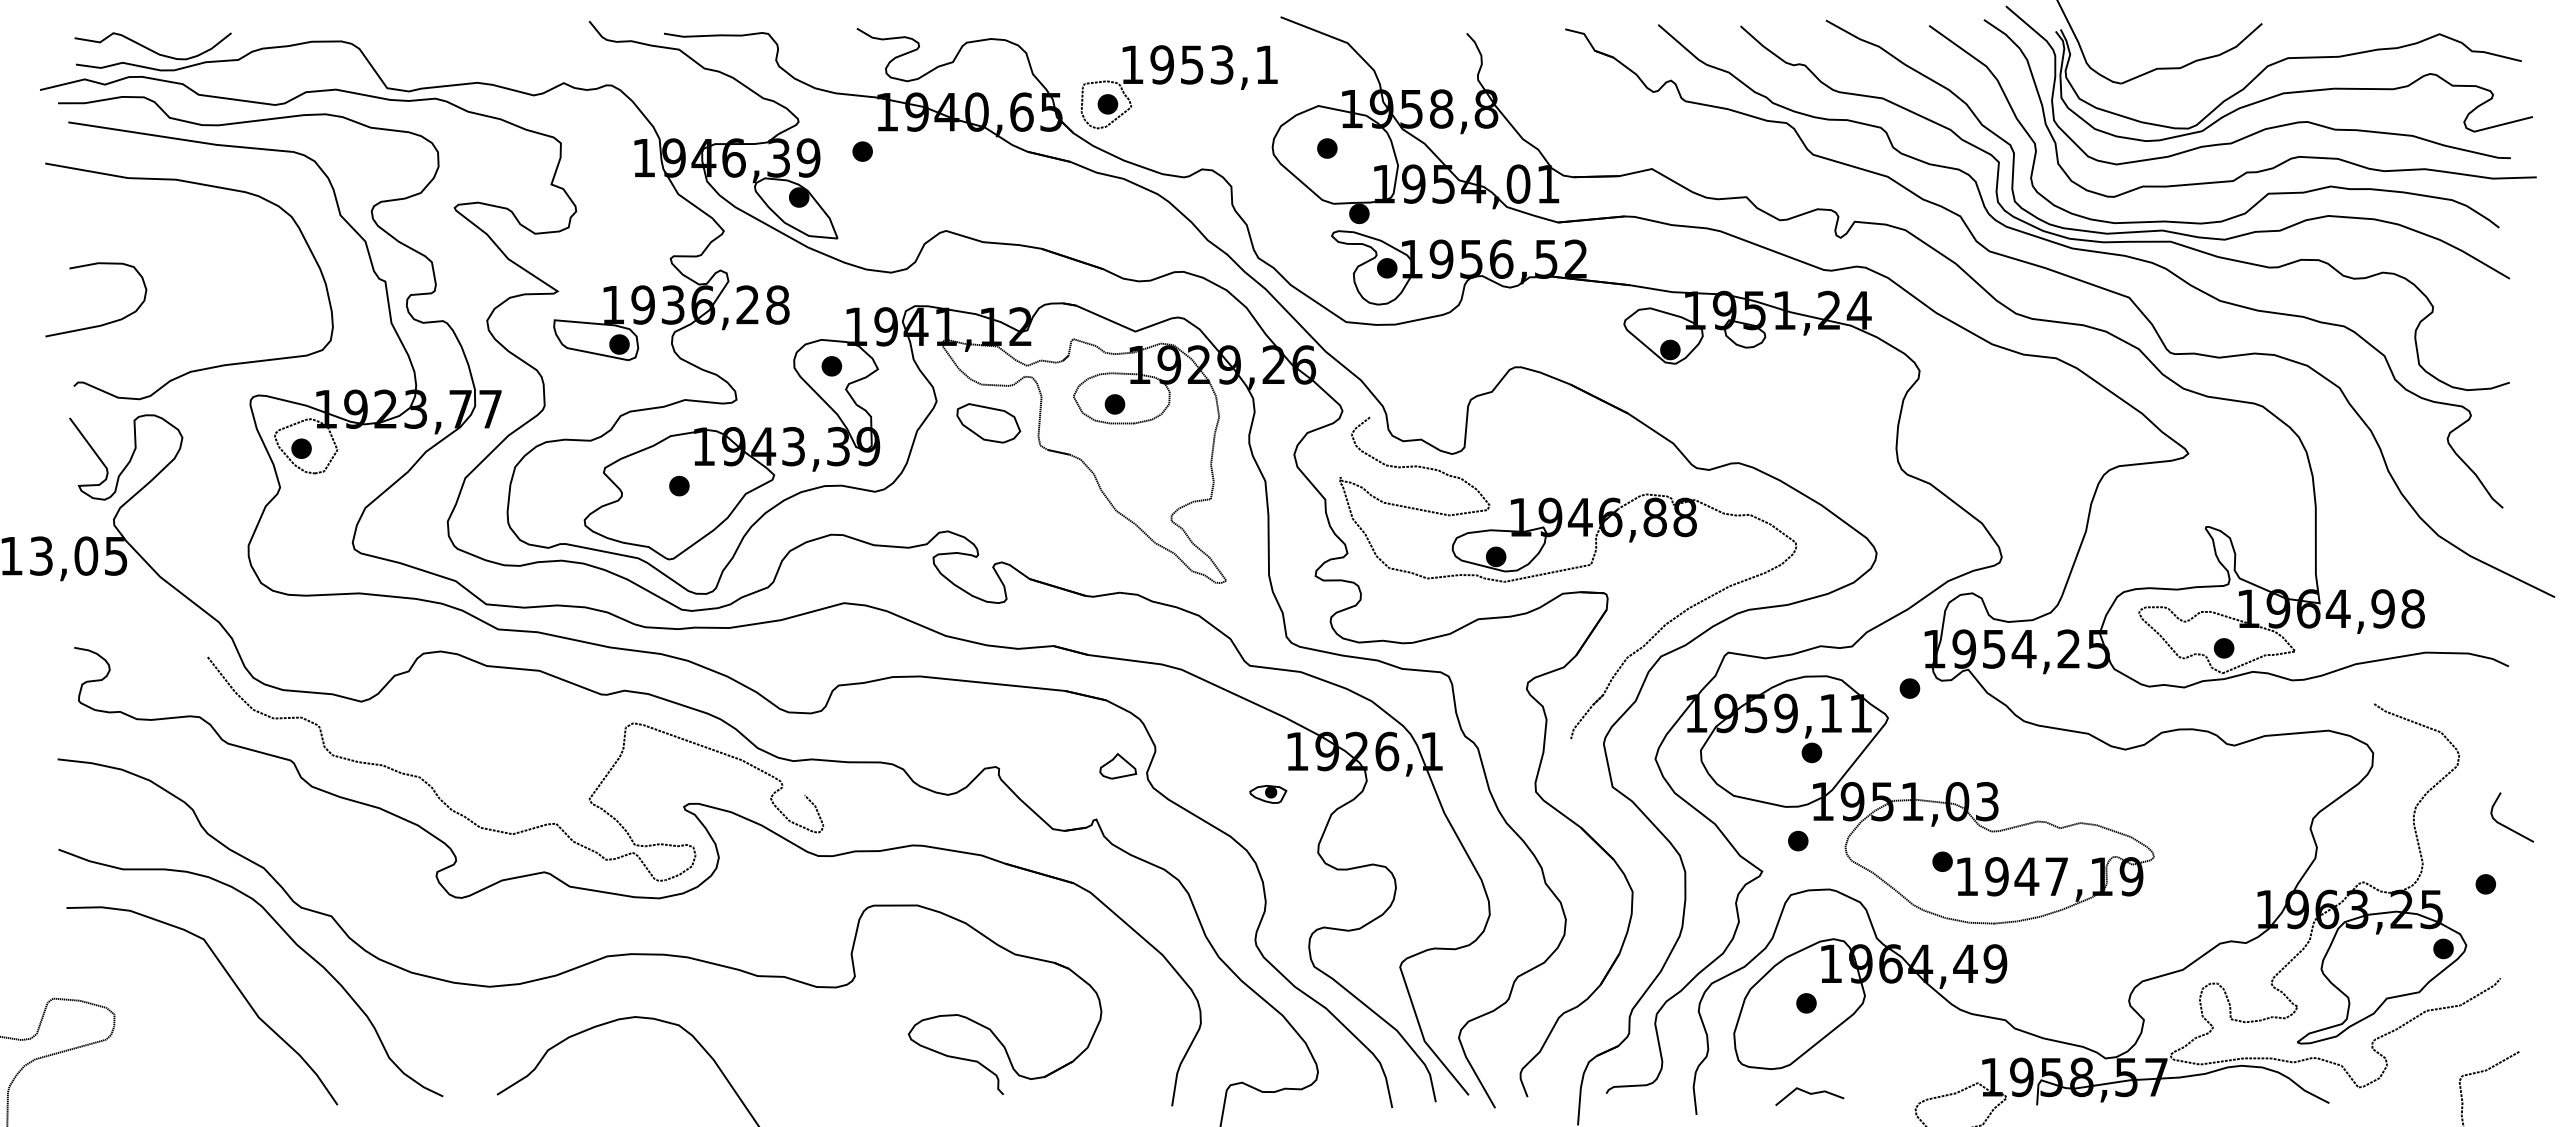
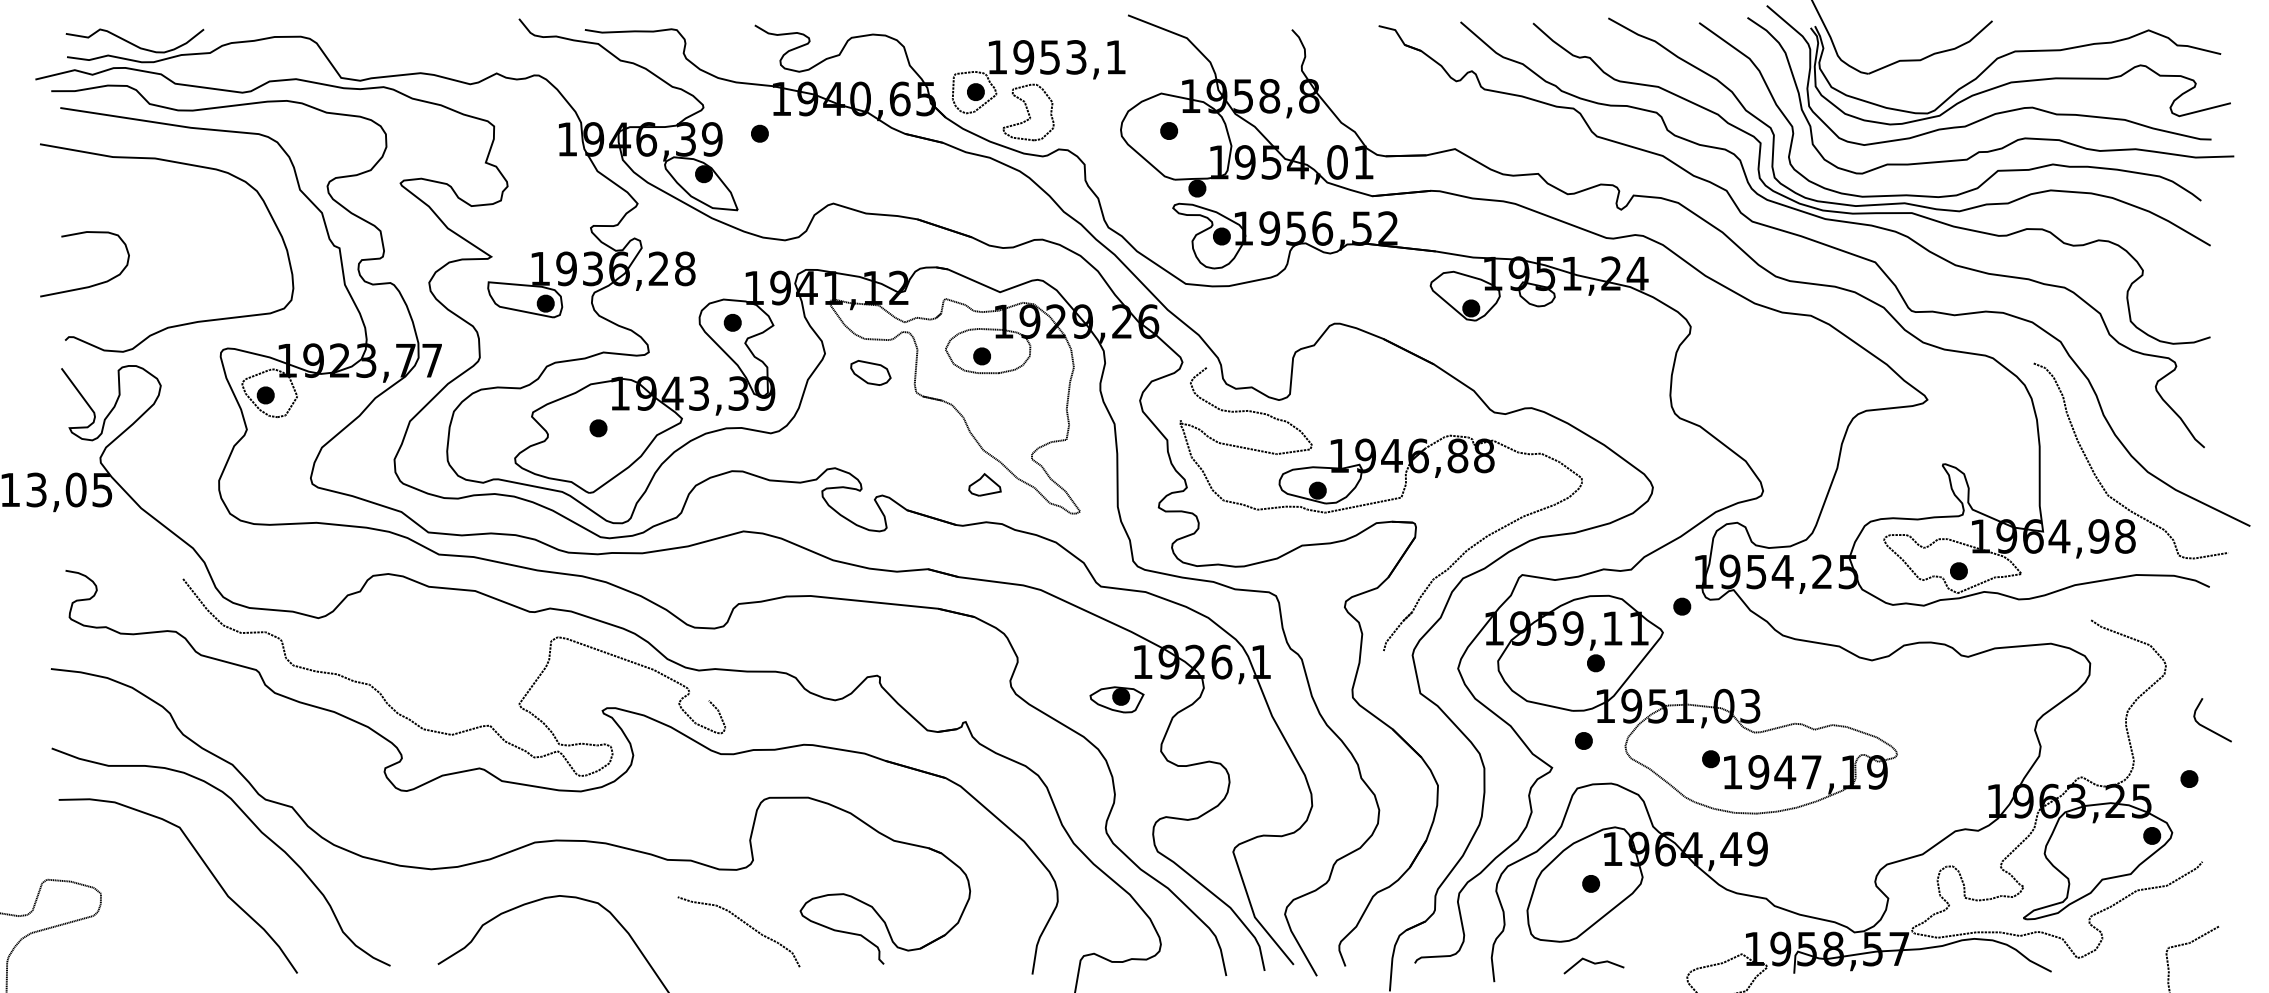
part: (1167, 127) -> (1028, 112), added
part: (988, 422) -> (870, 372), size x0.71
curve: (2383, 544) -> (2099, 479), added
part: (1118, 766) -> (985, 485), moved
part: (1268, 794) -> (1117, 699), size x1.67
curve: (843, 1047) -> (743, 922), added

